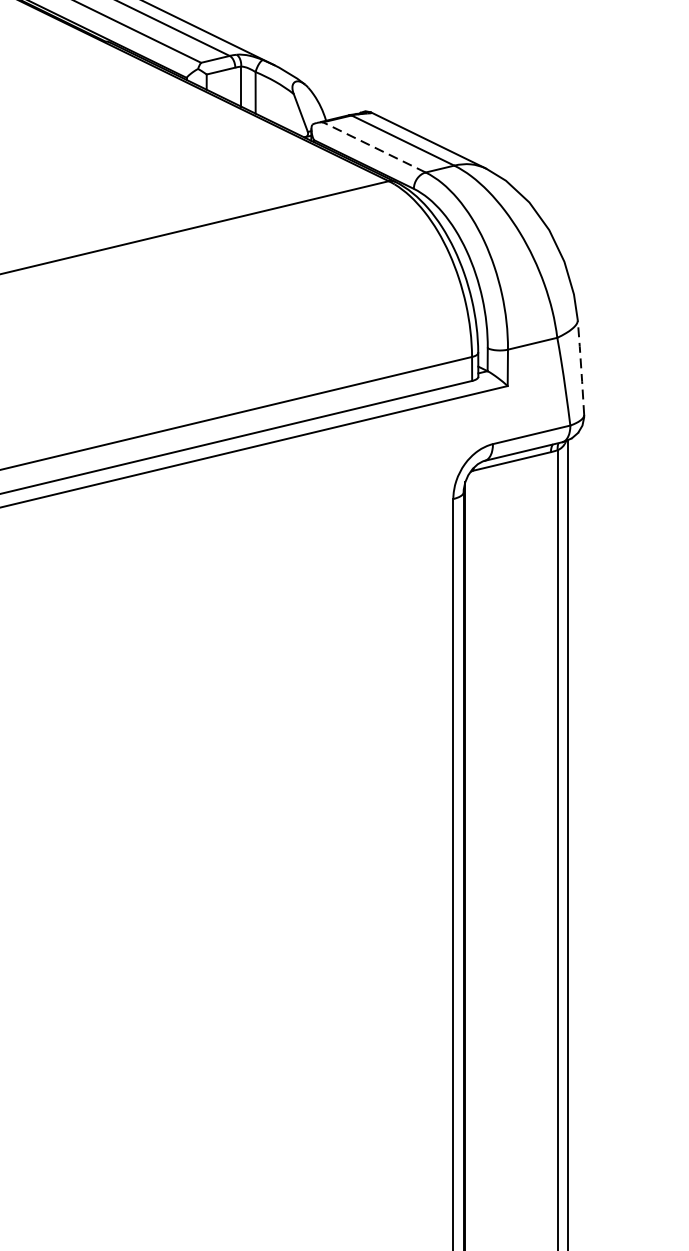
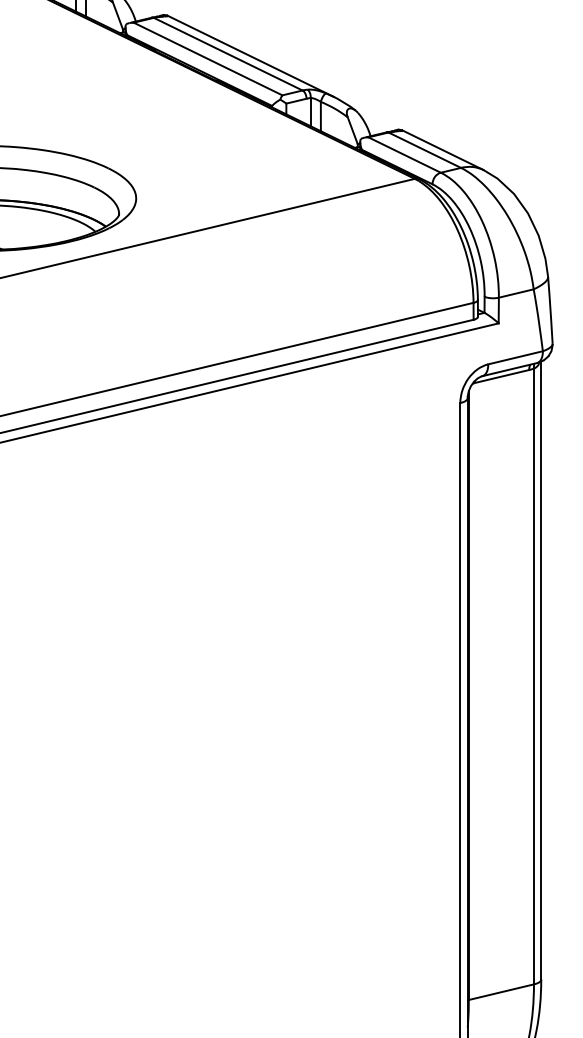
line: (374, 146) -> (404, 154), dashed -> solid
line: (581, 367) -> (550, 310), dashed -> solid

